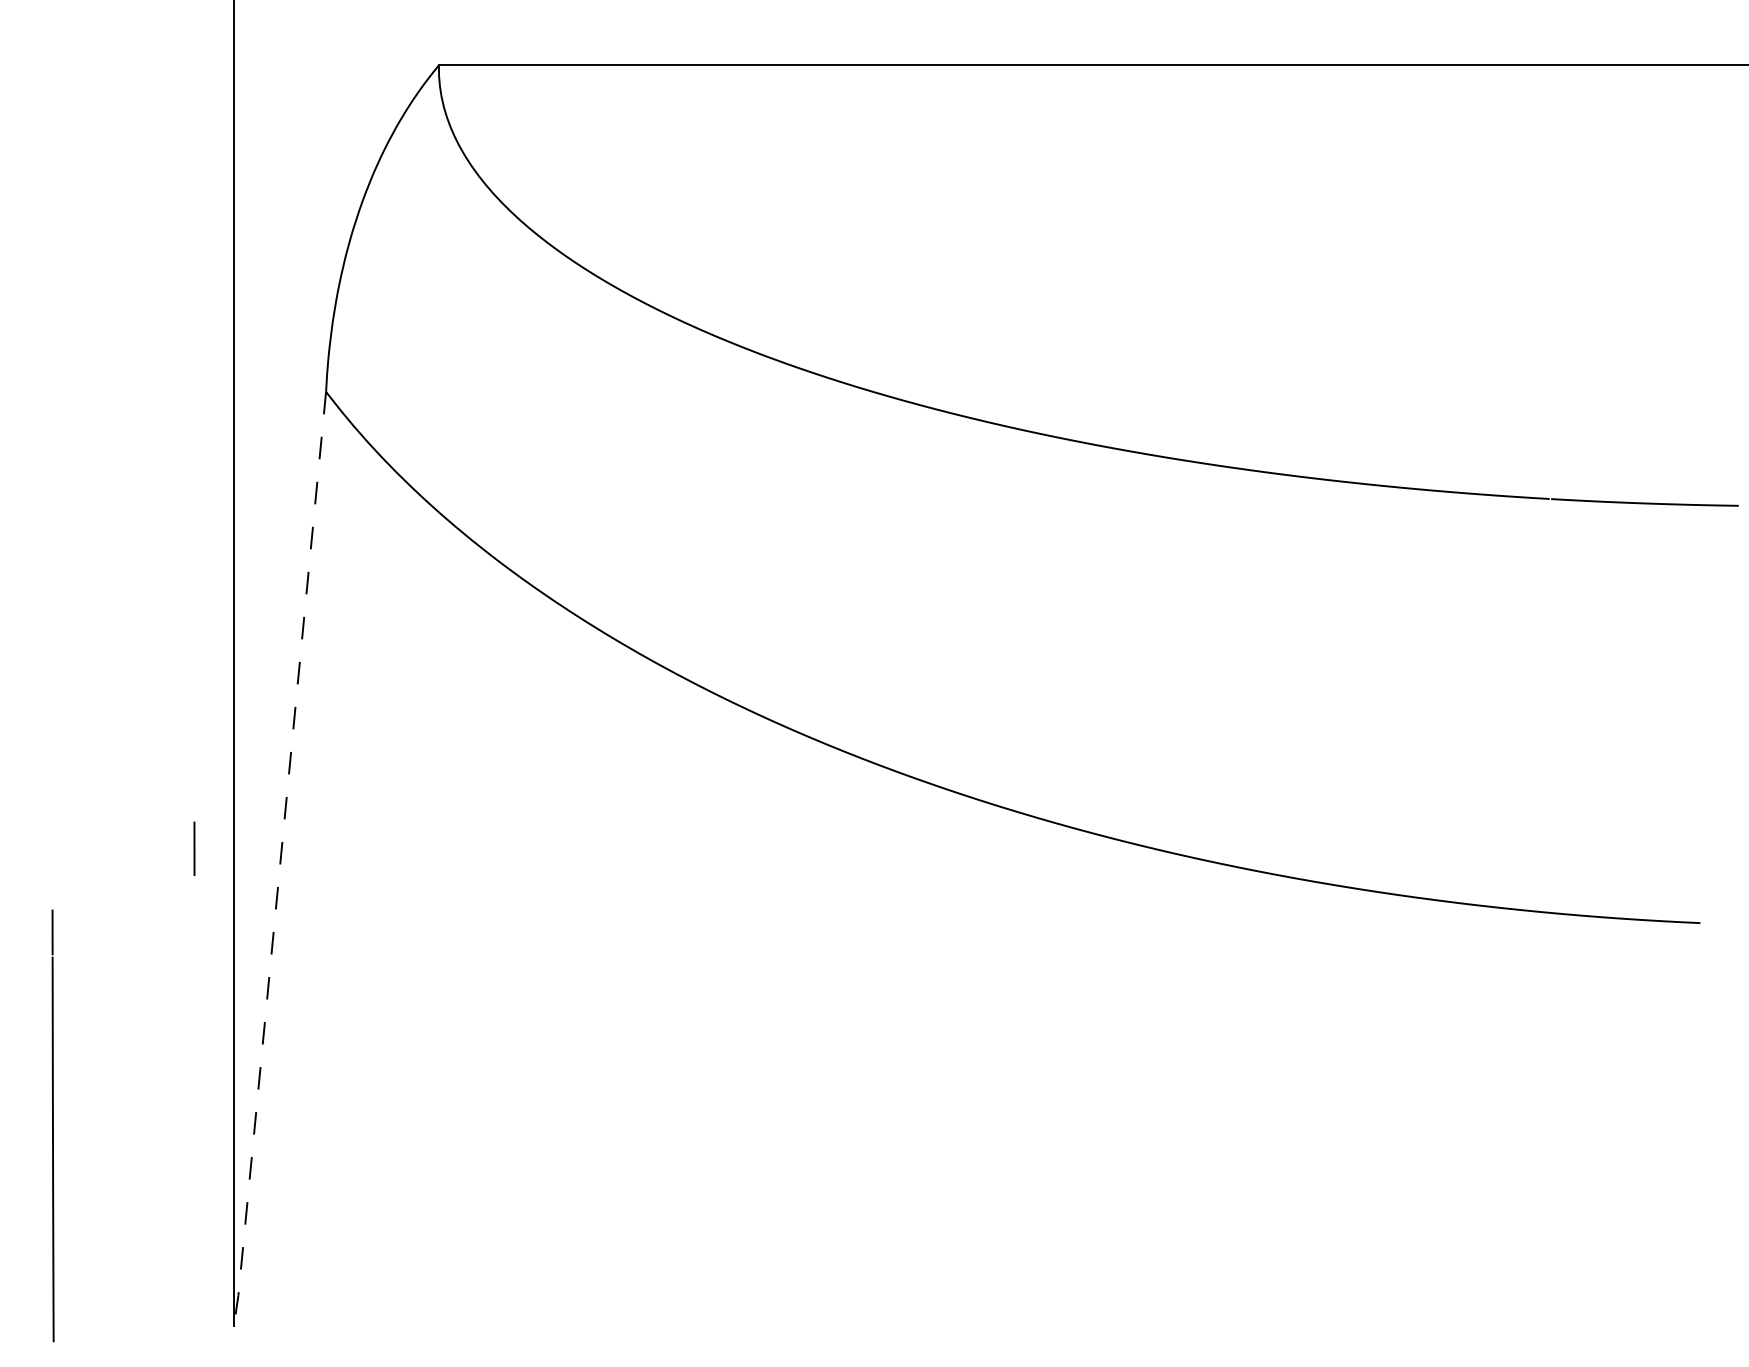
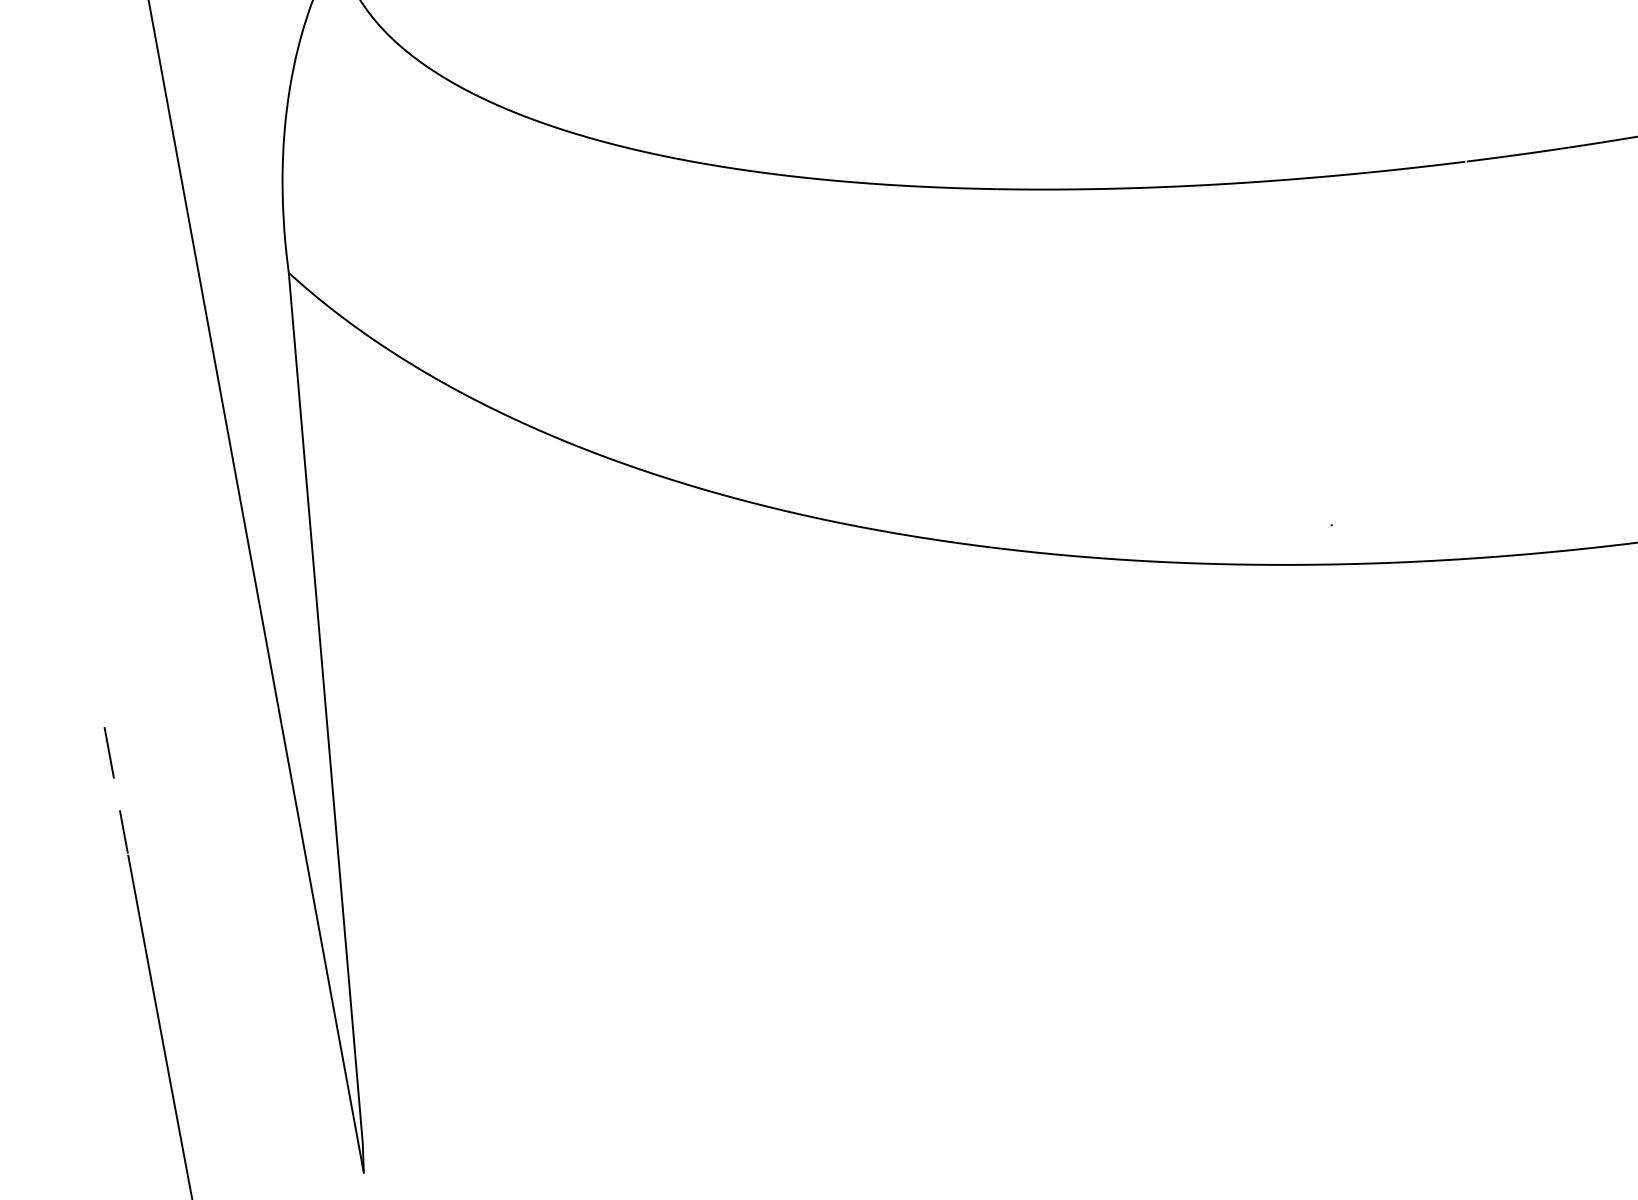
line: (194, 848) -> (109, 752), moved
line: (280, 860) -> (327, 724), dashed -> solid

